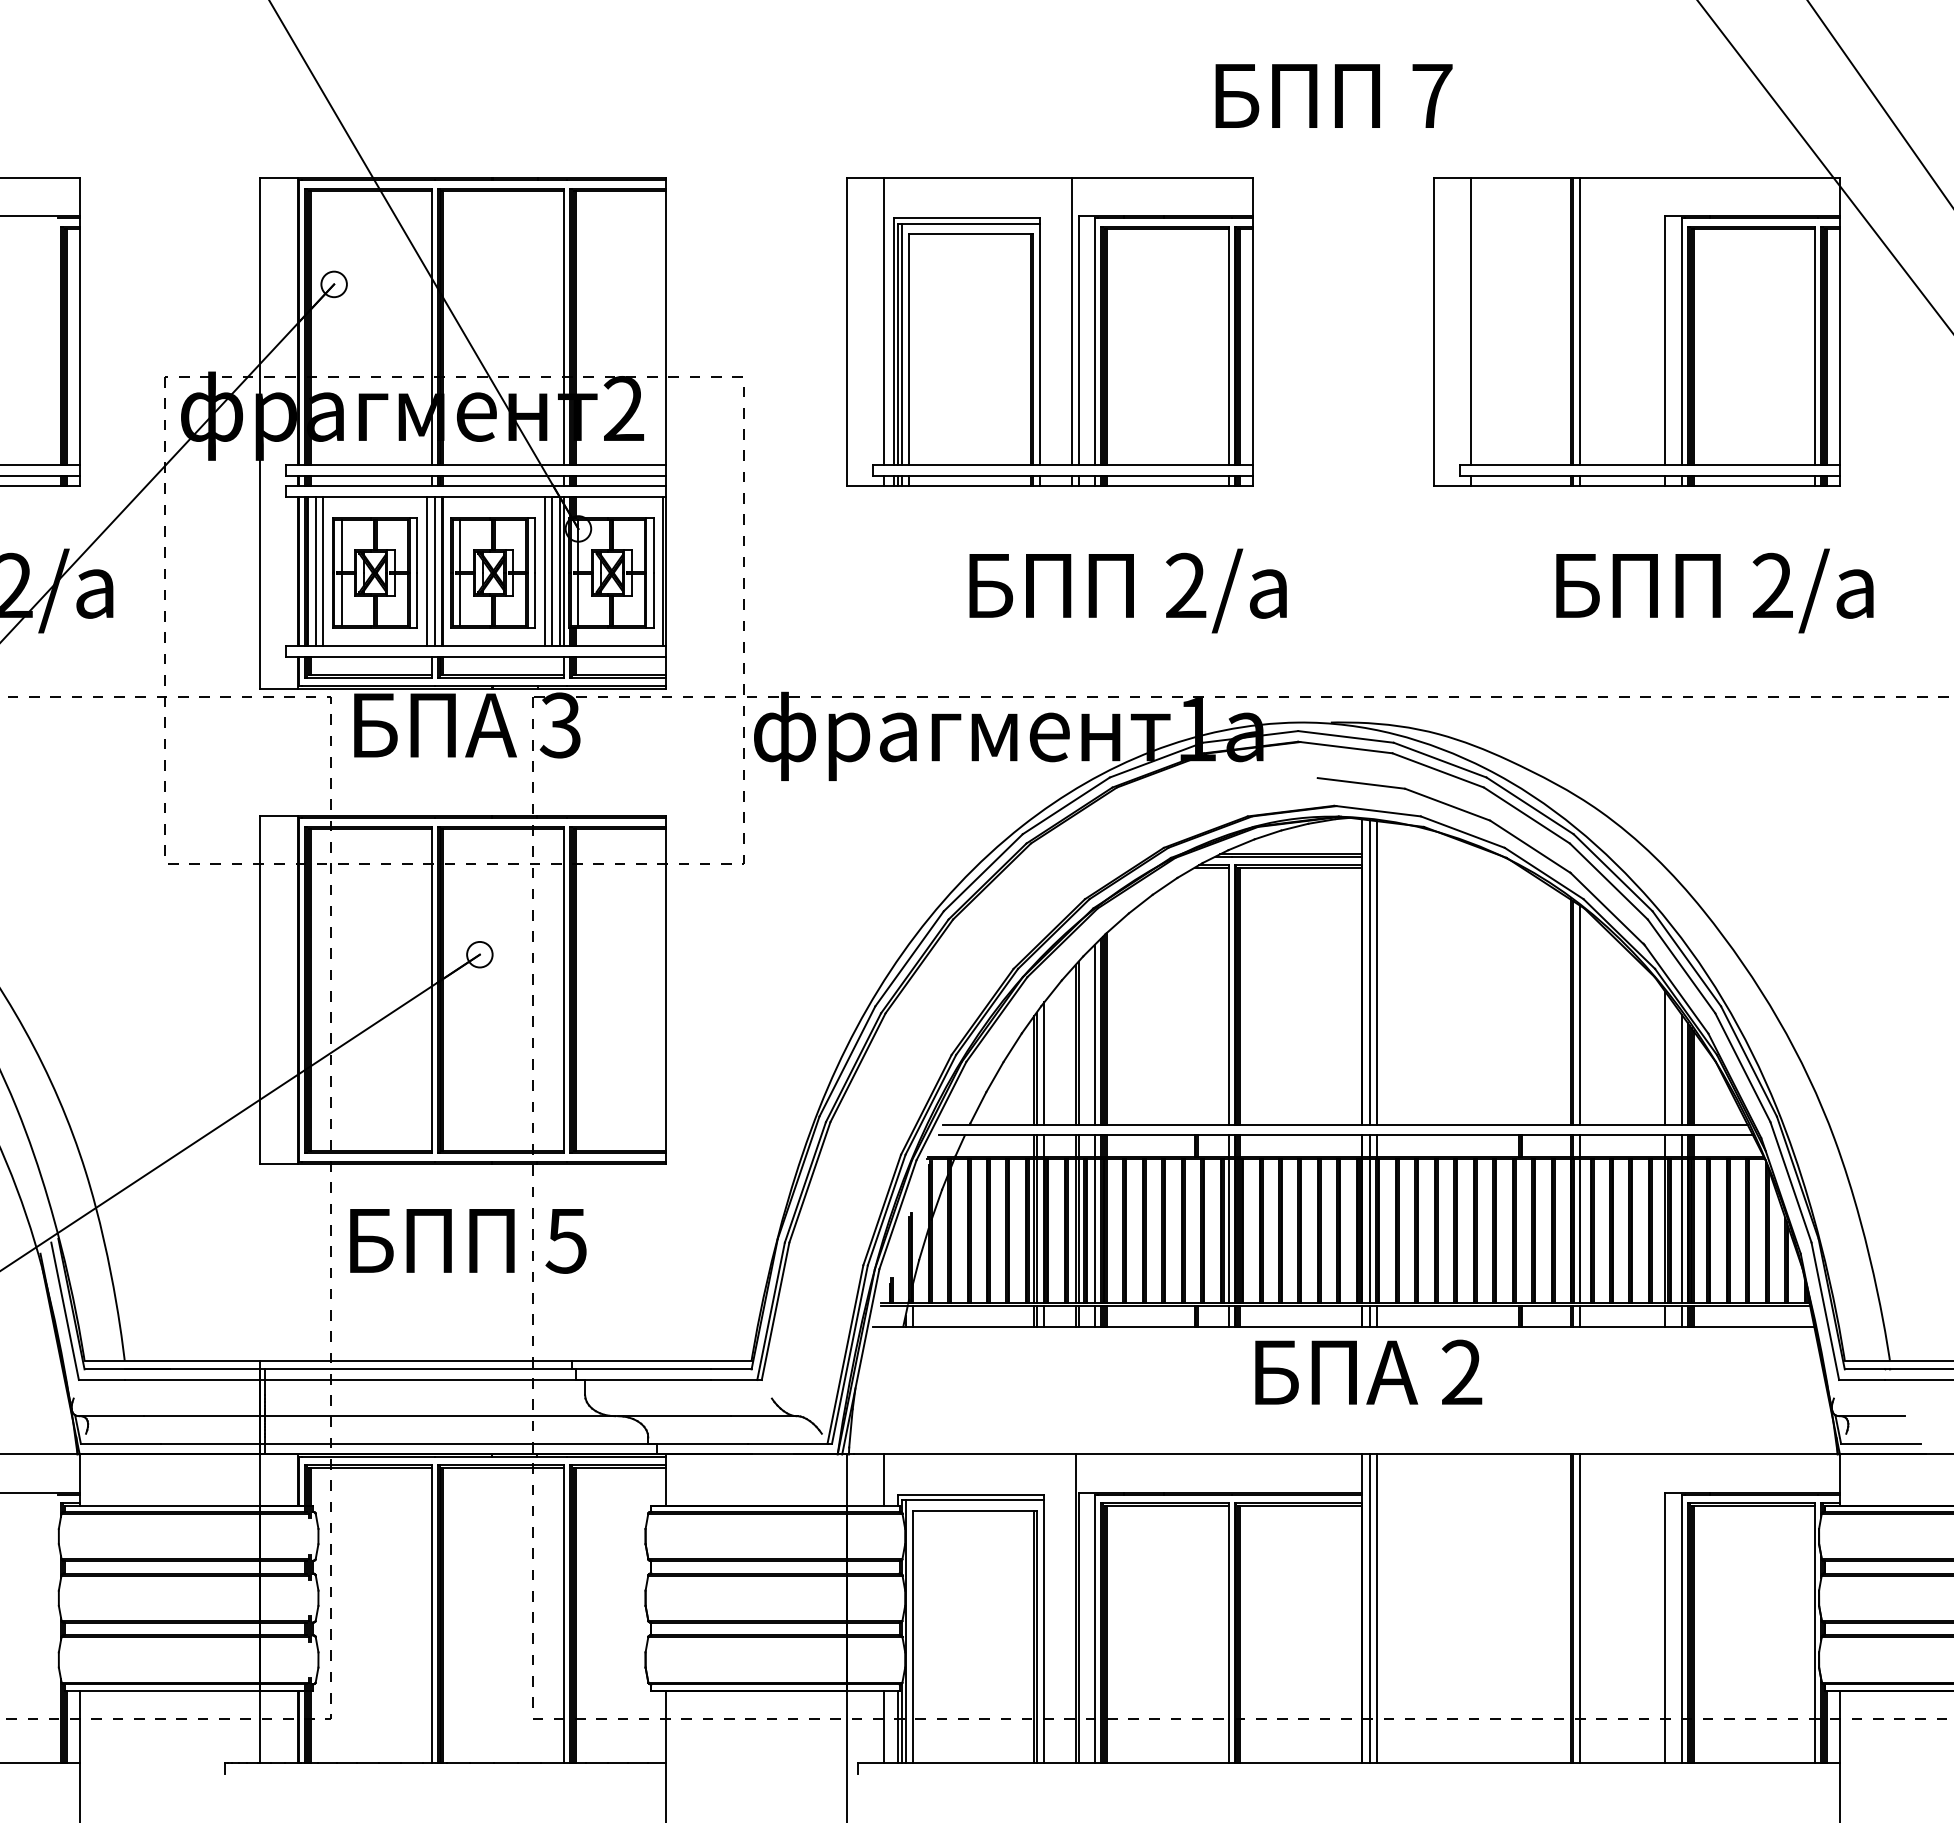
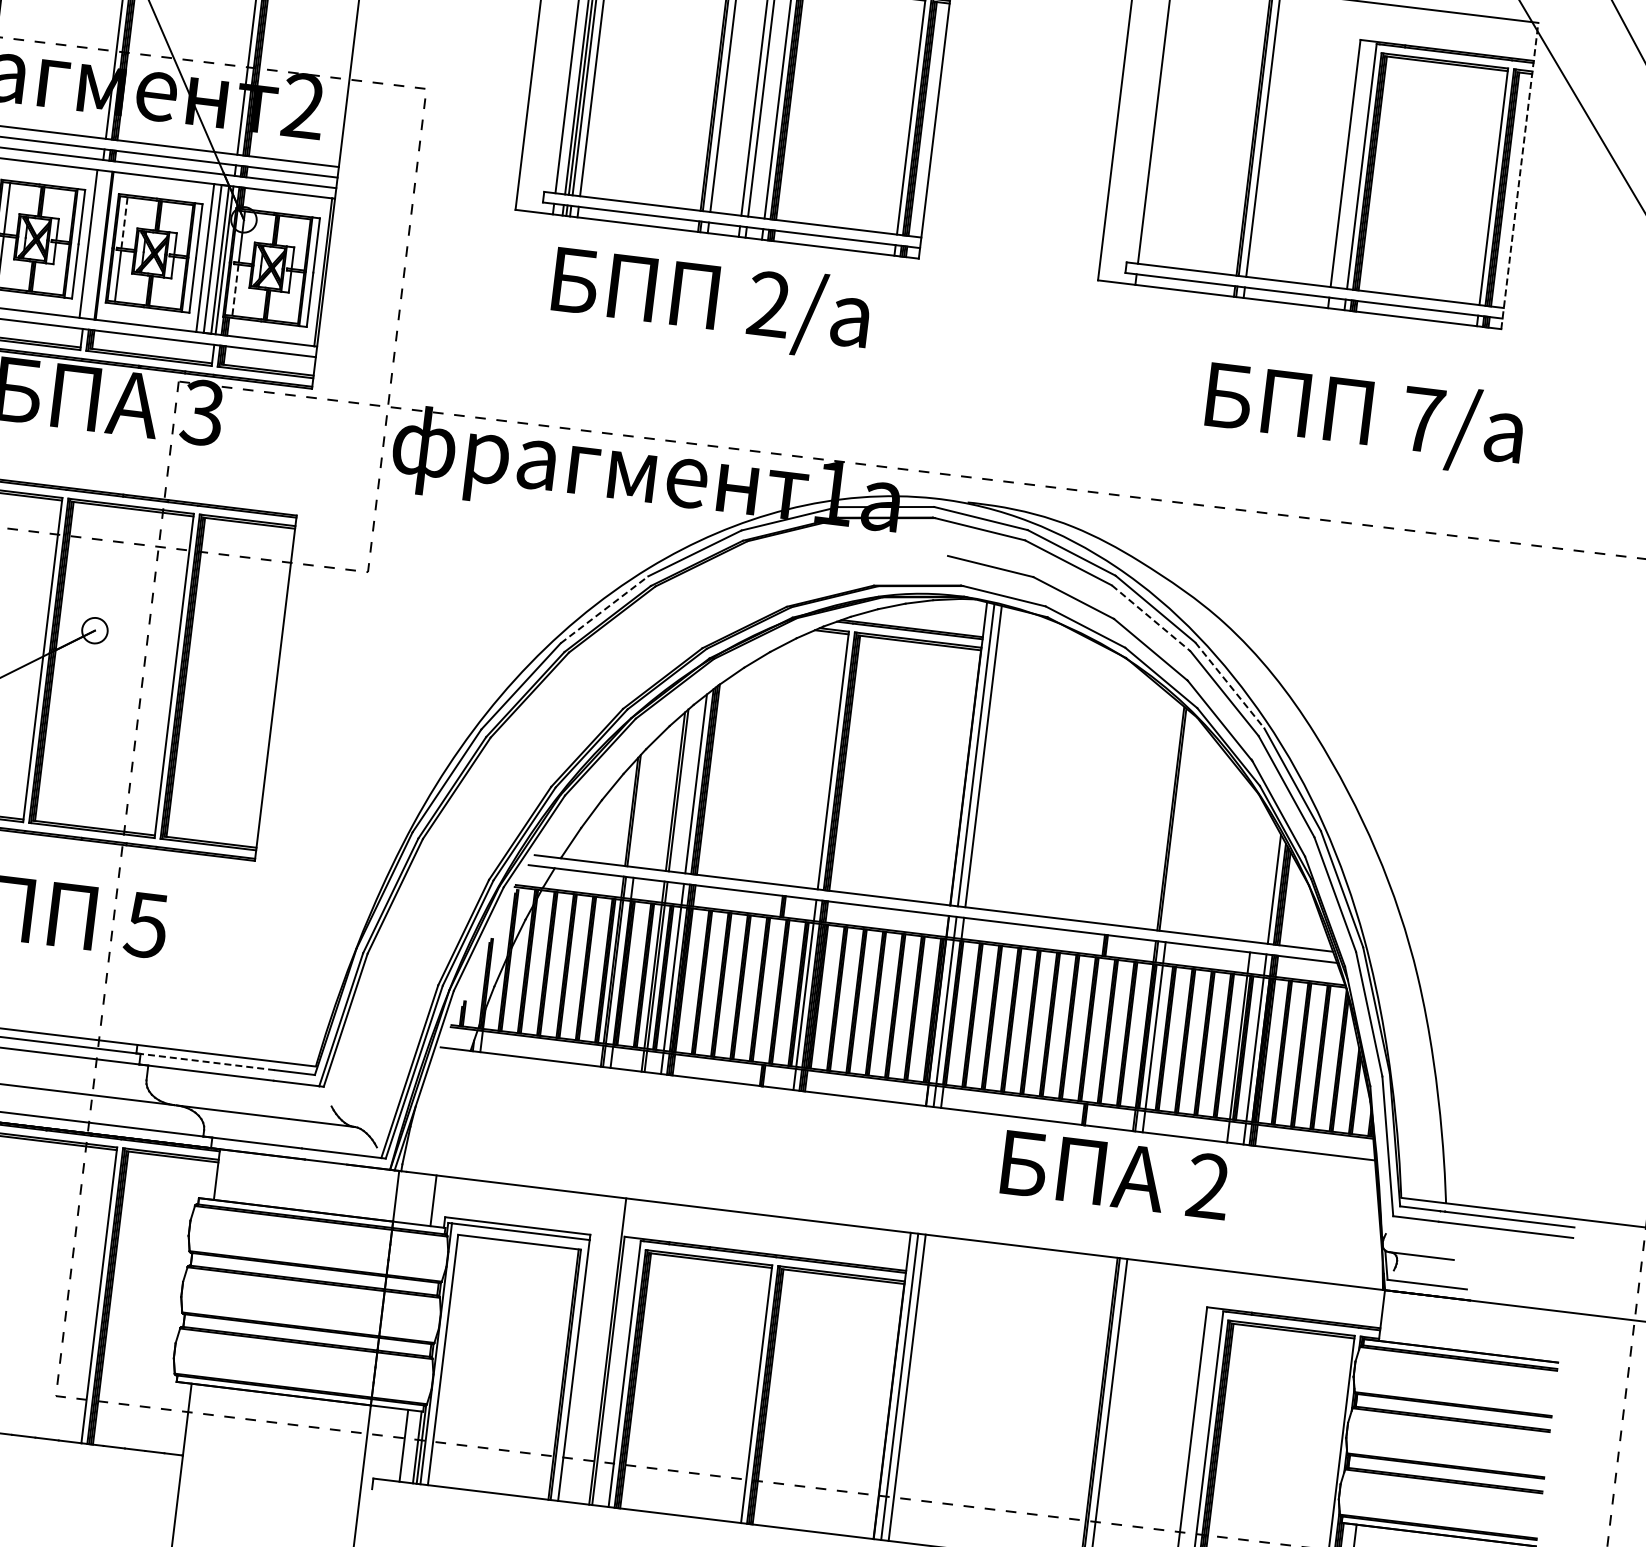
line: (1839, 331) -> (1519, 175), solid -> dashed
line: (460, 546) -> (124, 223), solid -> dashed
line: (434, 571) -> (95, 244), removed
text: (1772, 584) -> (1422, 418), 2/a -> 7/a
text: (1127, 590) -> (710, 302), moved
line: (578, 599) -> (235, 289), solid -> dashed
line: (1527, 815) -> (1151, 618), solid -> dashed
line: (983, 872) -> (604, 609), solid -> dashed
line: (1613, 873) -> (1230, 686), solid -> dashed
line: (1580, 1014) -> (1180, 822), removed
line: (1665, 1057) -> (1259, 875), removed
line: (1044, 1063) -> (642, 806), removed
line: (643, 1369) -> (207, 1062), solid -> dashed
text: (1368, 1371) -> (1115, 1174), moved

